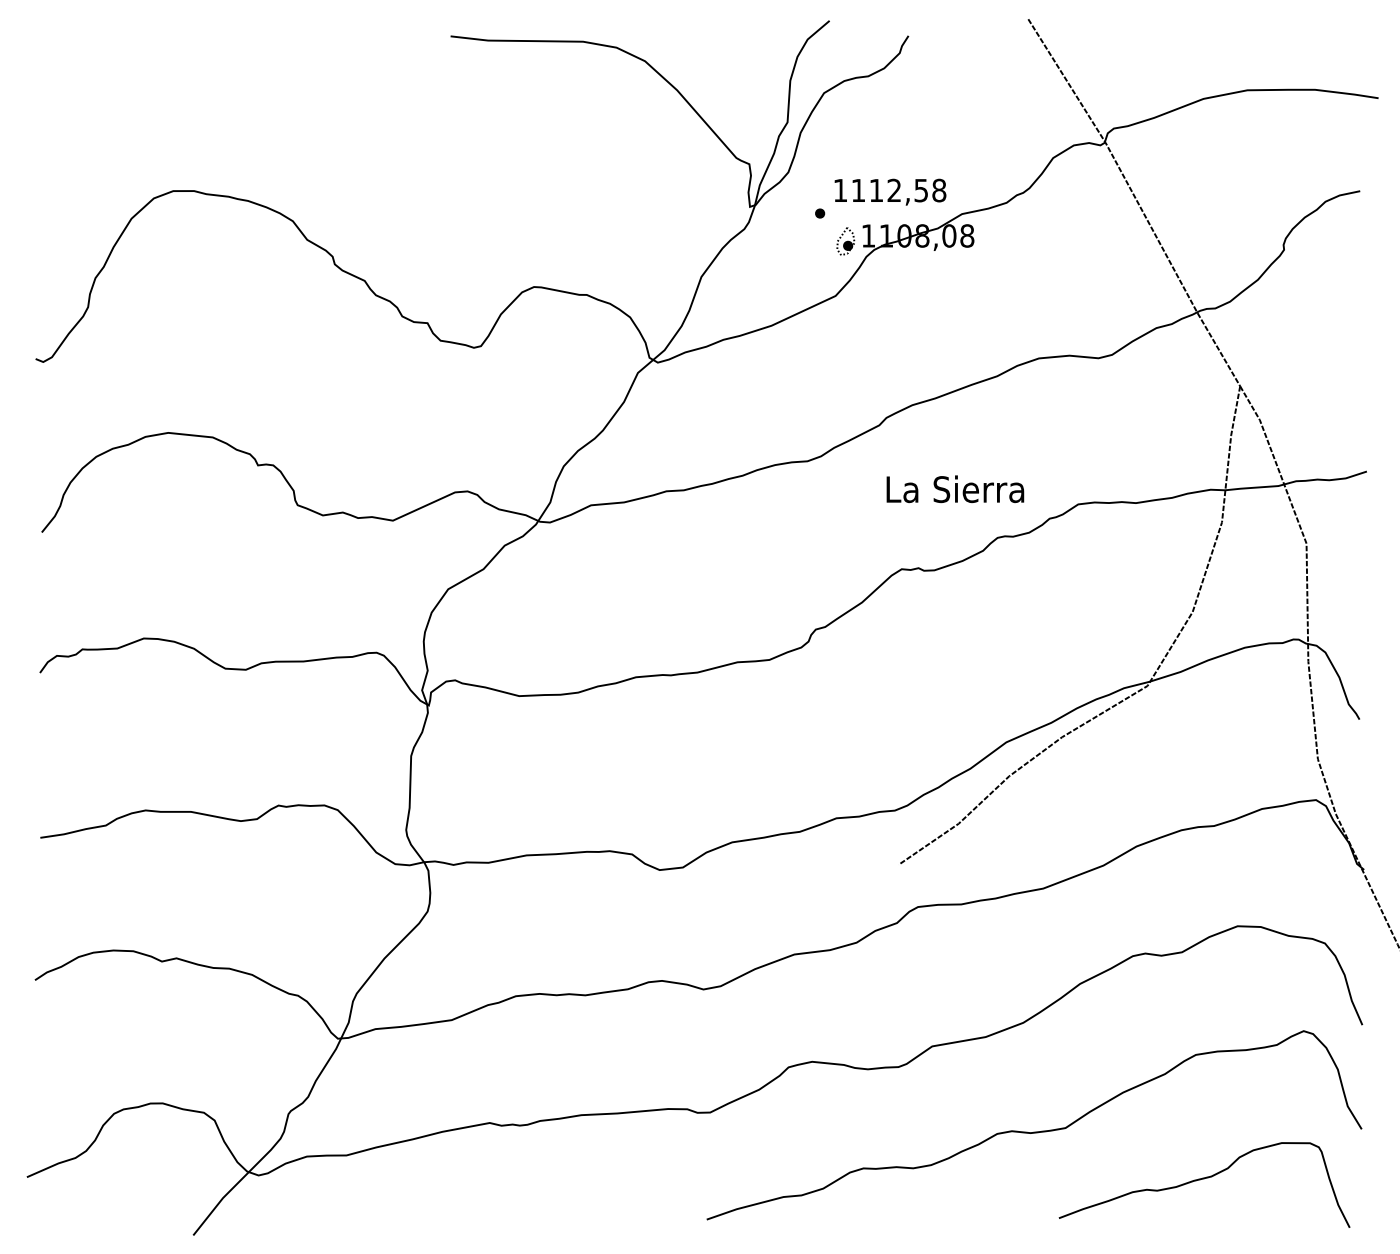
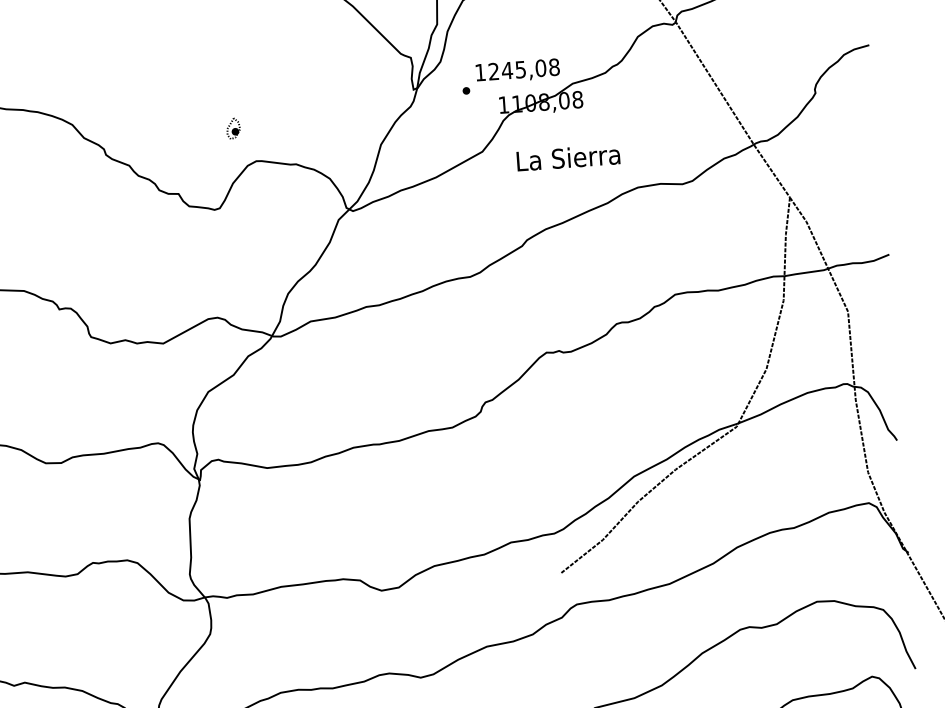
text: (889, 190) -> (517, 69), 1112,58 -> 1245,08
part: (845, 241) -> (233, 128), moved
text: (955, 489) -> (568, 157), moved

